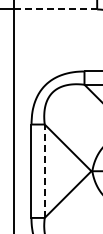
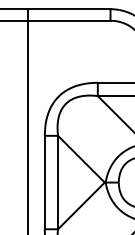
line: (56, 9) -> (69, 20), dashed -> solid
line: (45, 171) -> (58, 182), dashed -> solid

